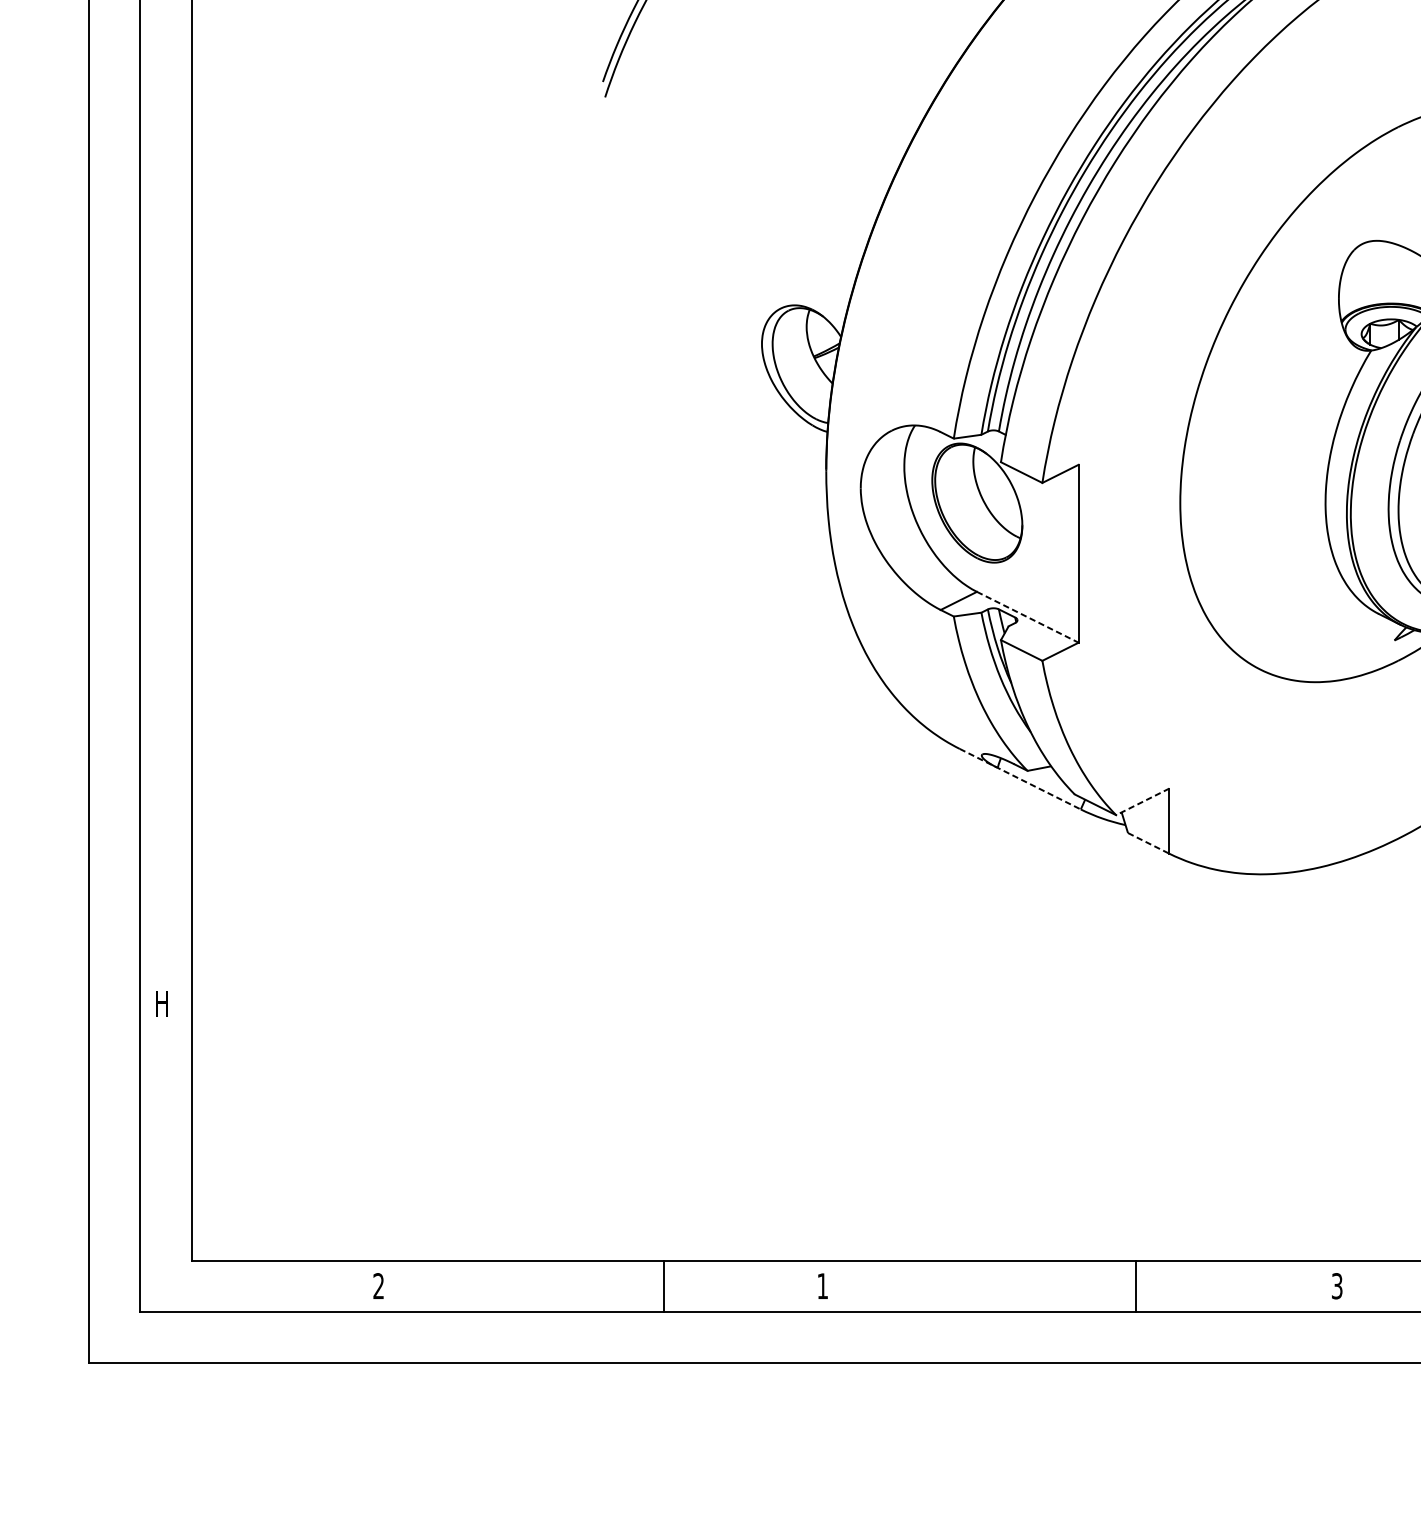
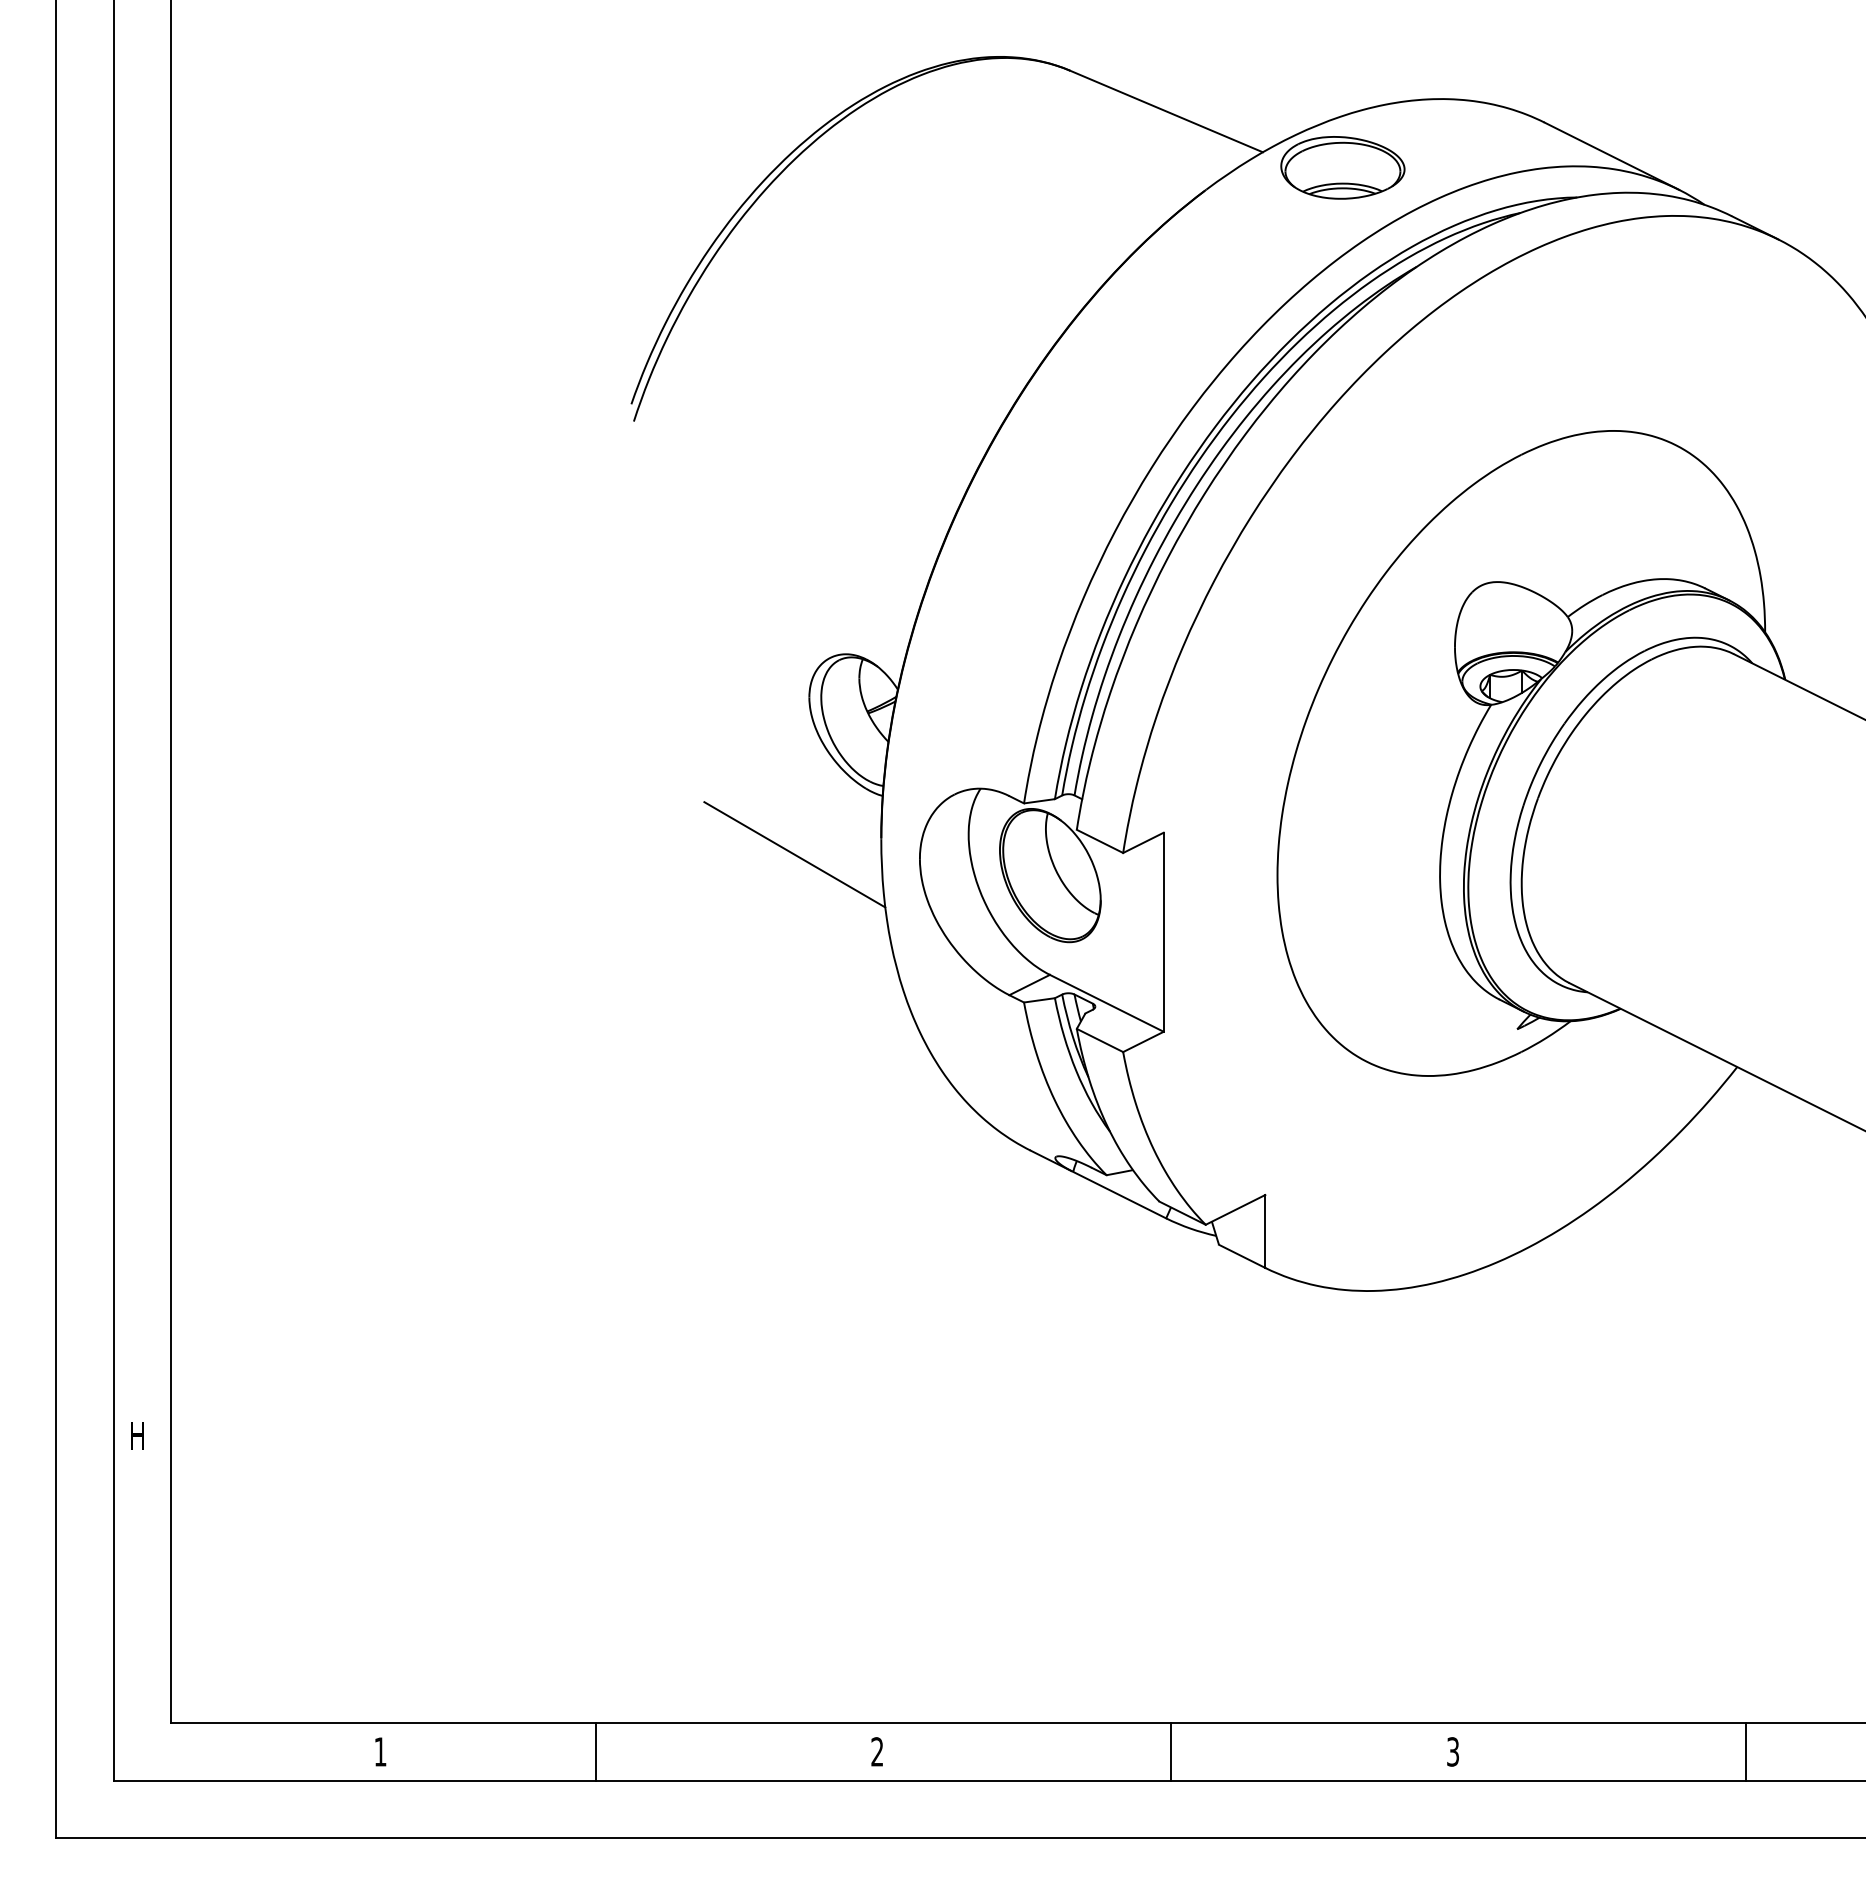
line: (748, 484) -> (794, 854), added
line: (1027, 617) -> (1106, 1003), dashed -> solid
line: (1020, 779) -> (1098, 1184), dashed -> solid
line: (1142, 802) -> (1235, 1210), dashed -> solid
line: (1149, 843) -> (1242, 1256), dashed -> solid
text: (378, 1285) -> (380, 1751), 2 -> 1
line: (663, 1285) -> (596, 1751), moved
text: (822, 1285) -> (877, 1751), 1 -> 2
line: (1135, 1285) -> (1170, 1751), moved

